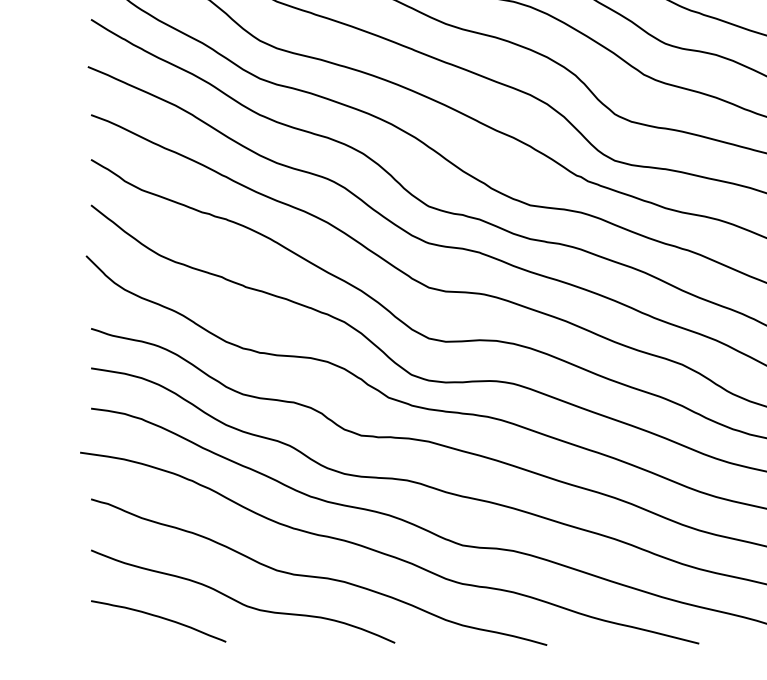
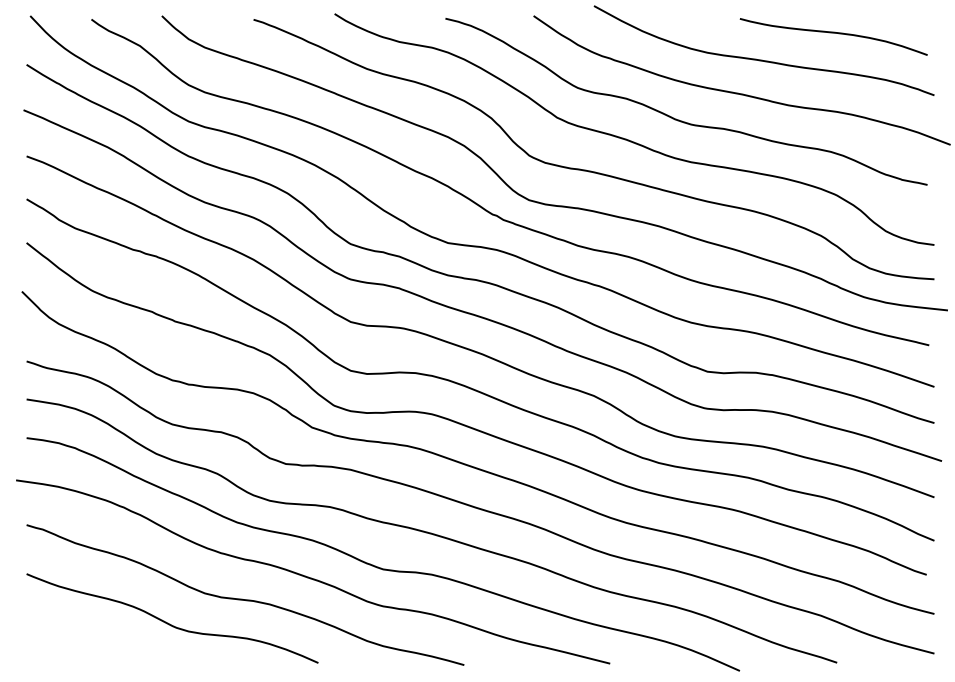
curve: (160, 618) -> (93, 639), removed

